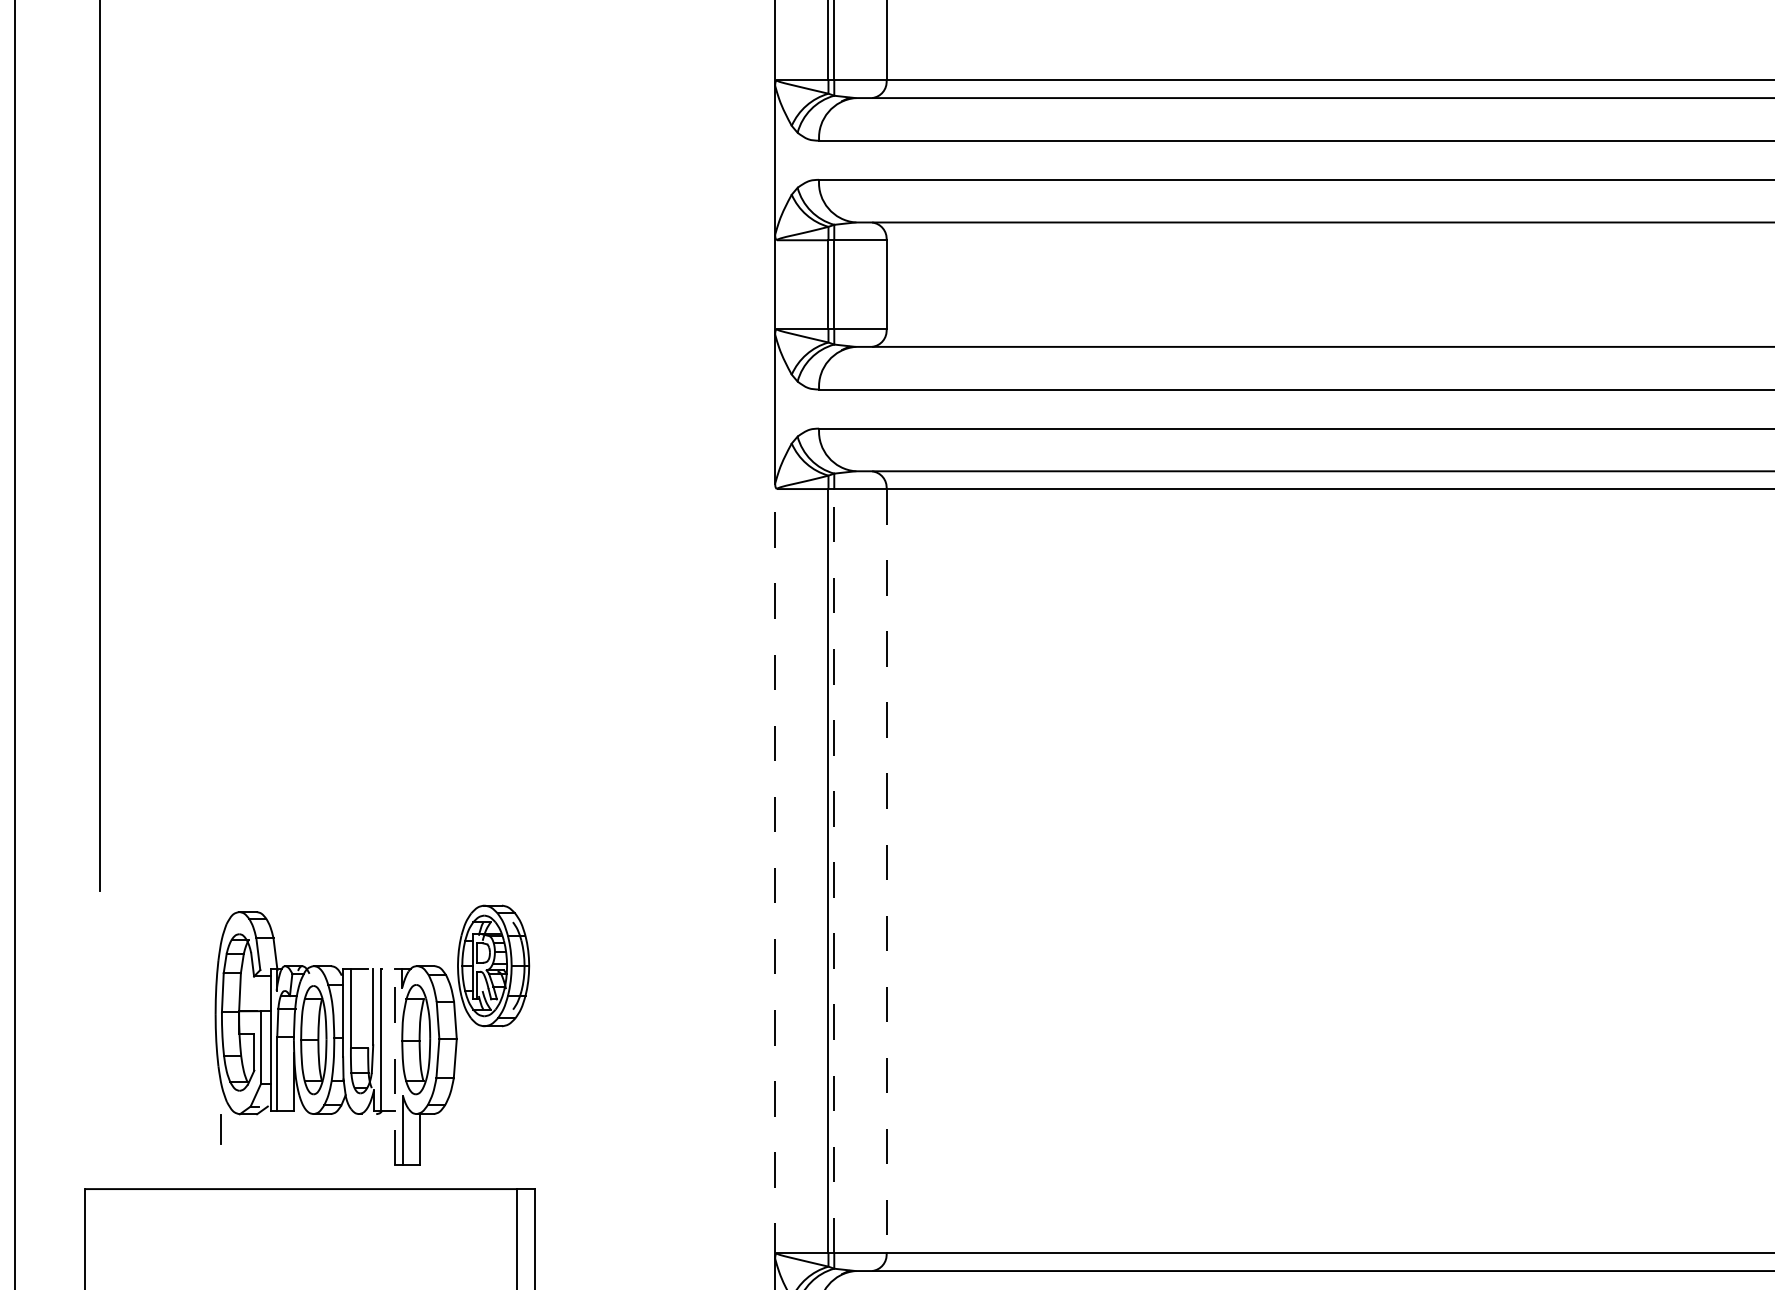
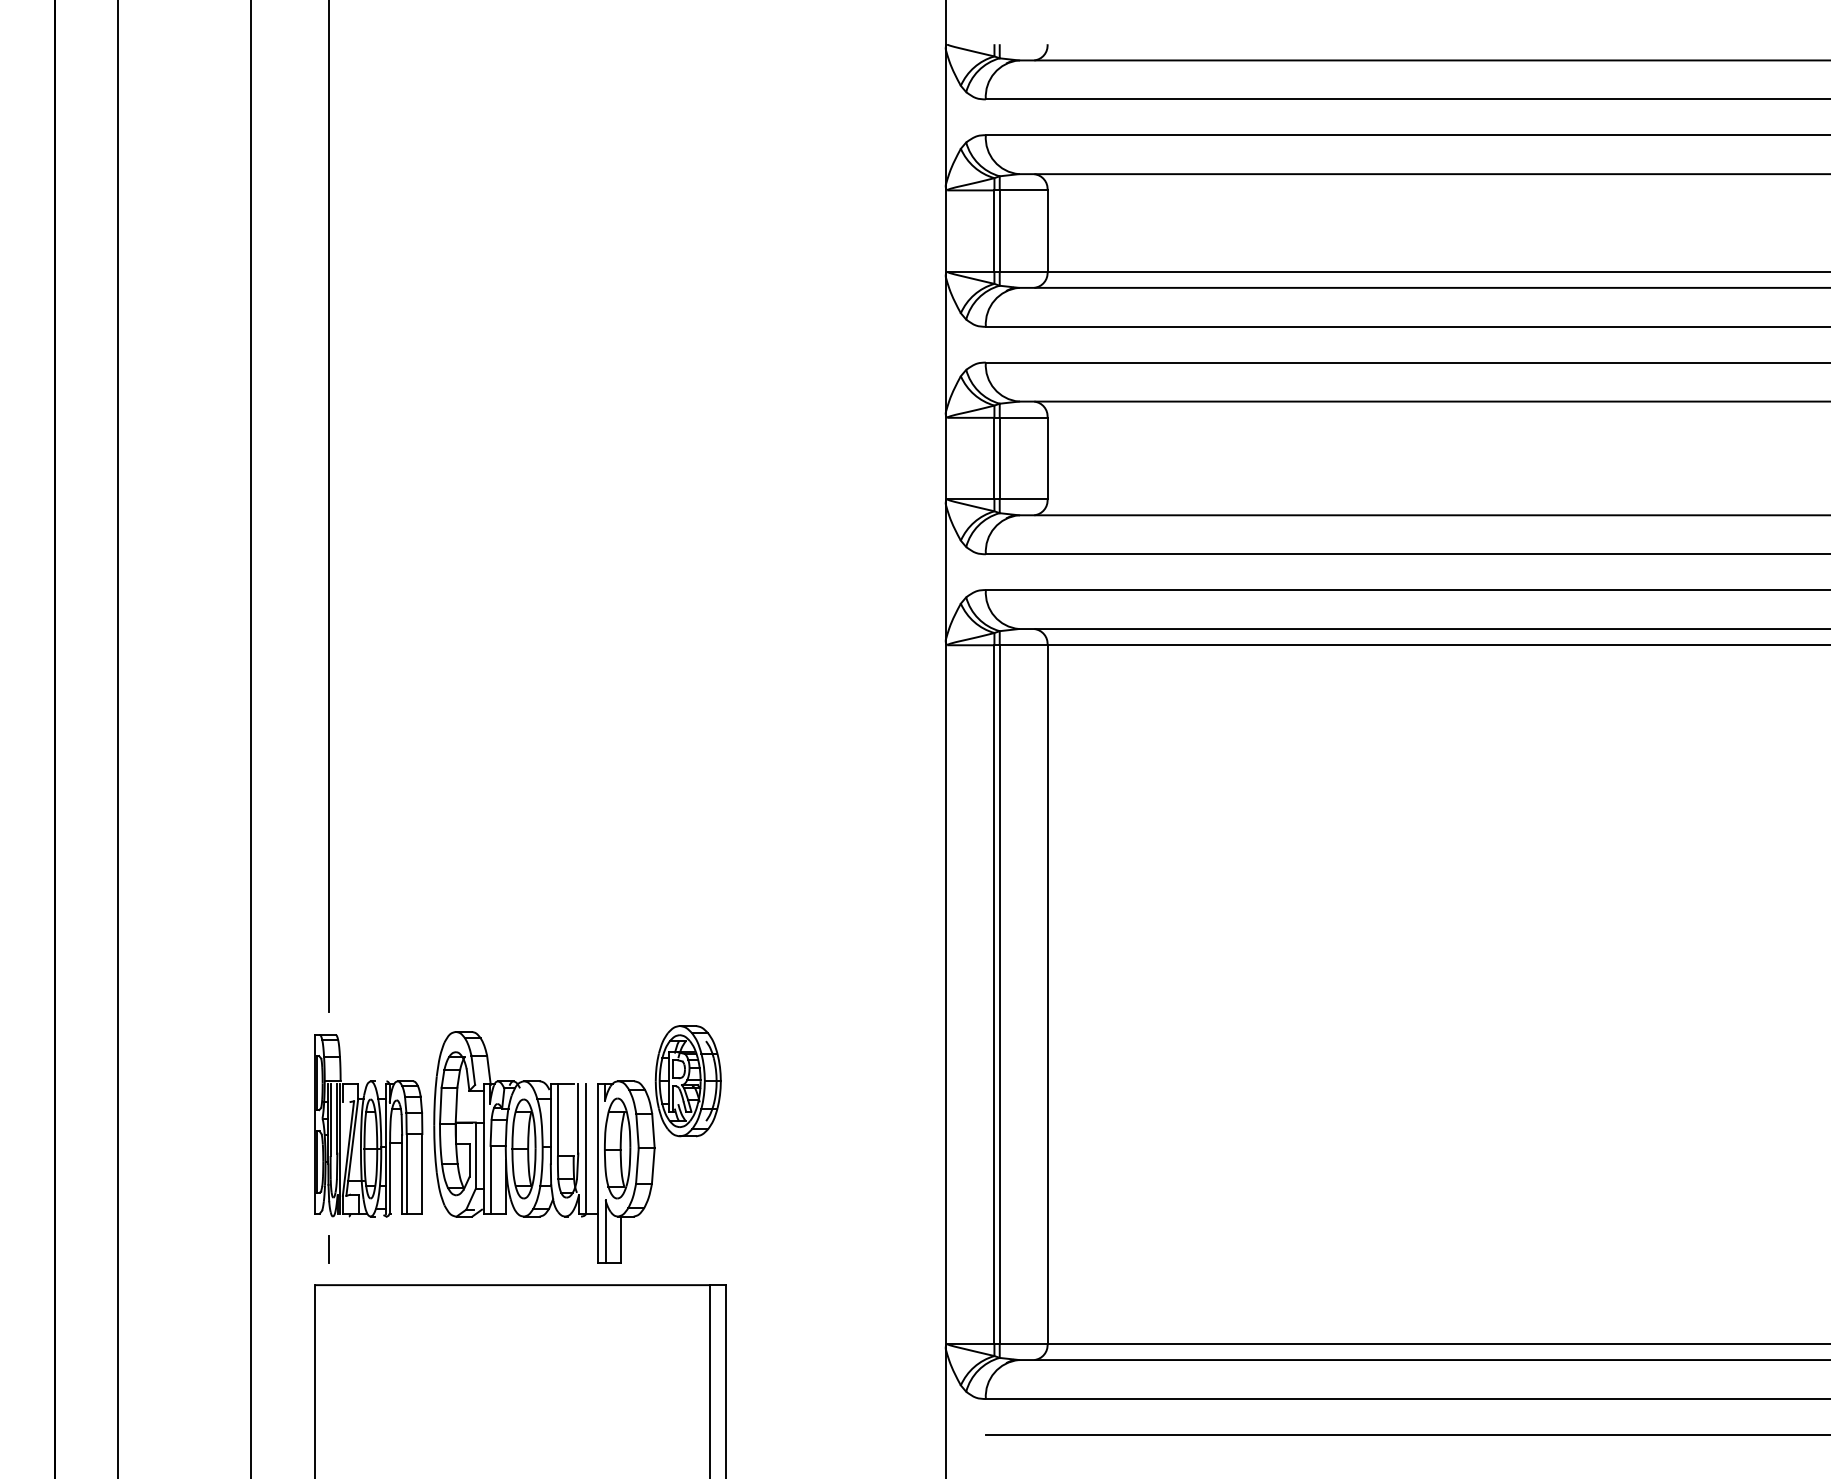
line: (774, 871) -> (945, 994), dashed -> solid
line: (834, 871) -> (999, 994), dashed -> solid
line: (886, 872) -> (1047, 995), dashed -> solid
part: (143, 1014) -> (368, 1125), added
line: (394, 1066) -> (597, 1173), dashed -> solid
line: (221, 1129) -> (328, 1249), moved

